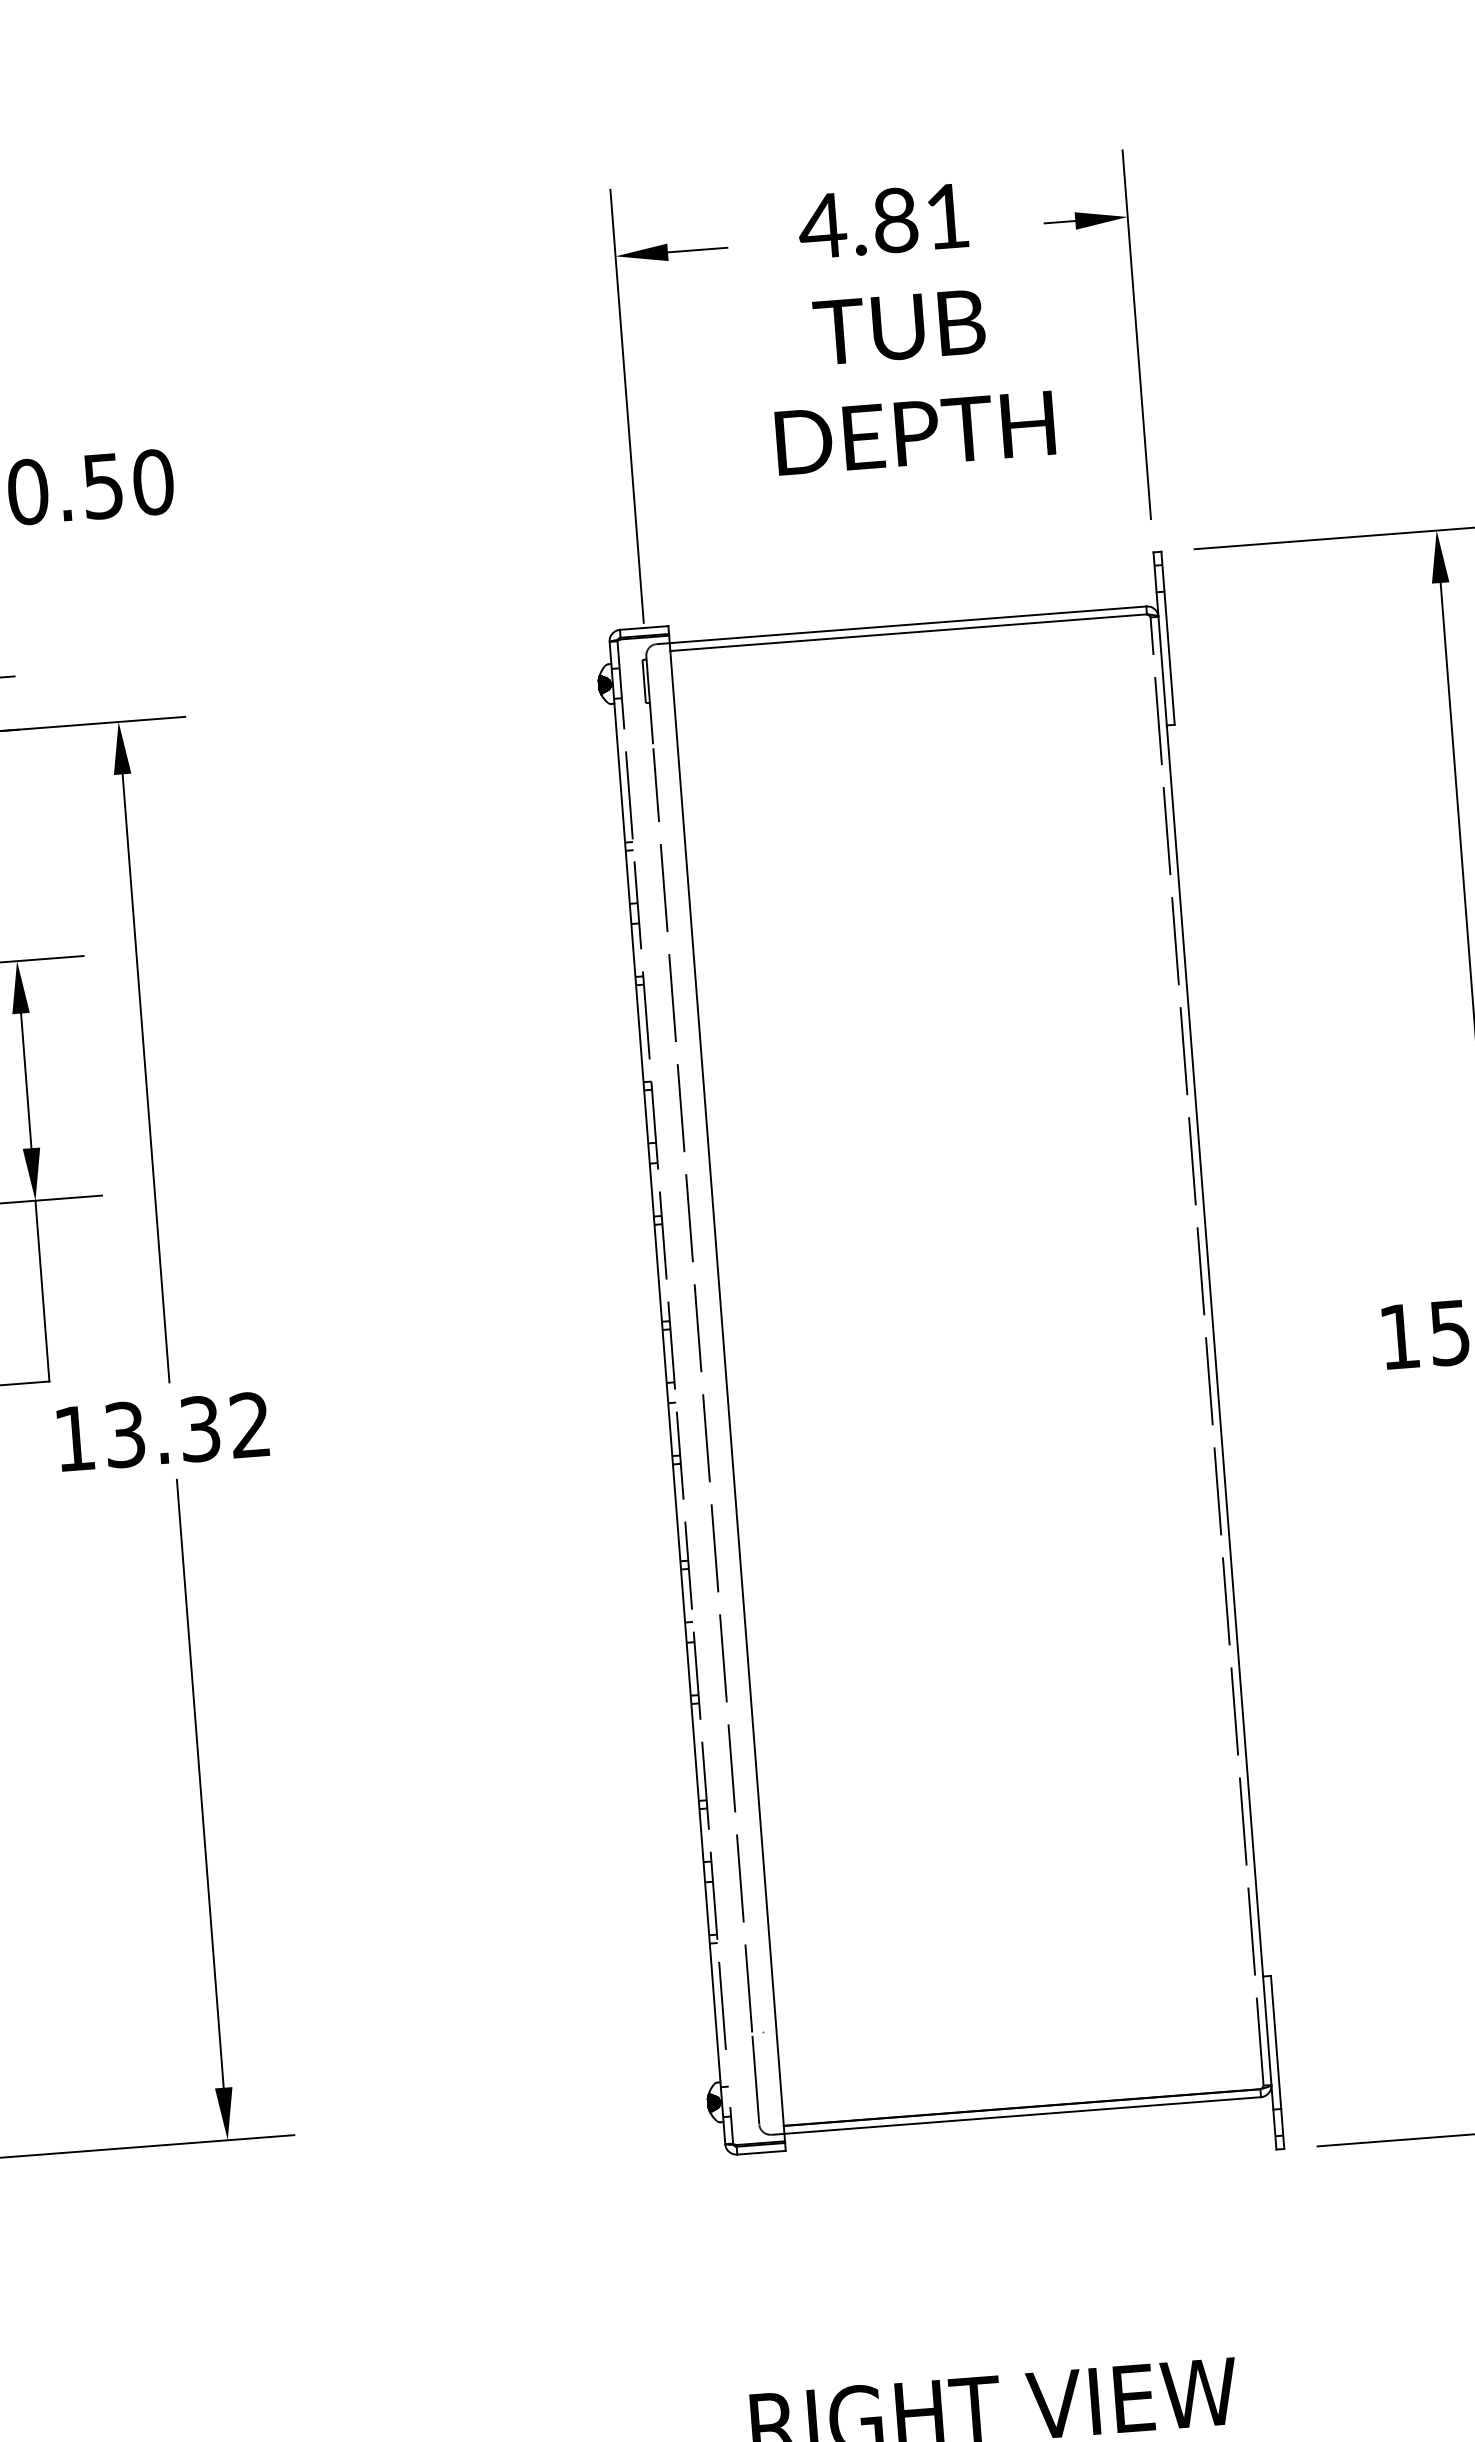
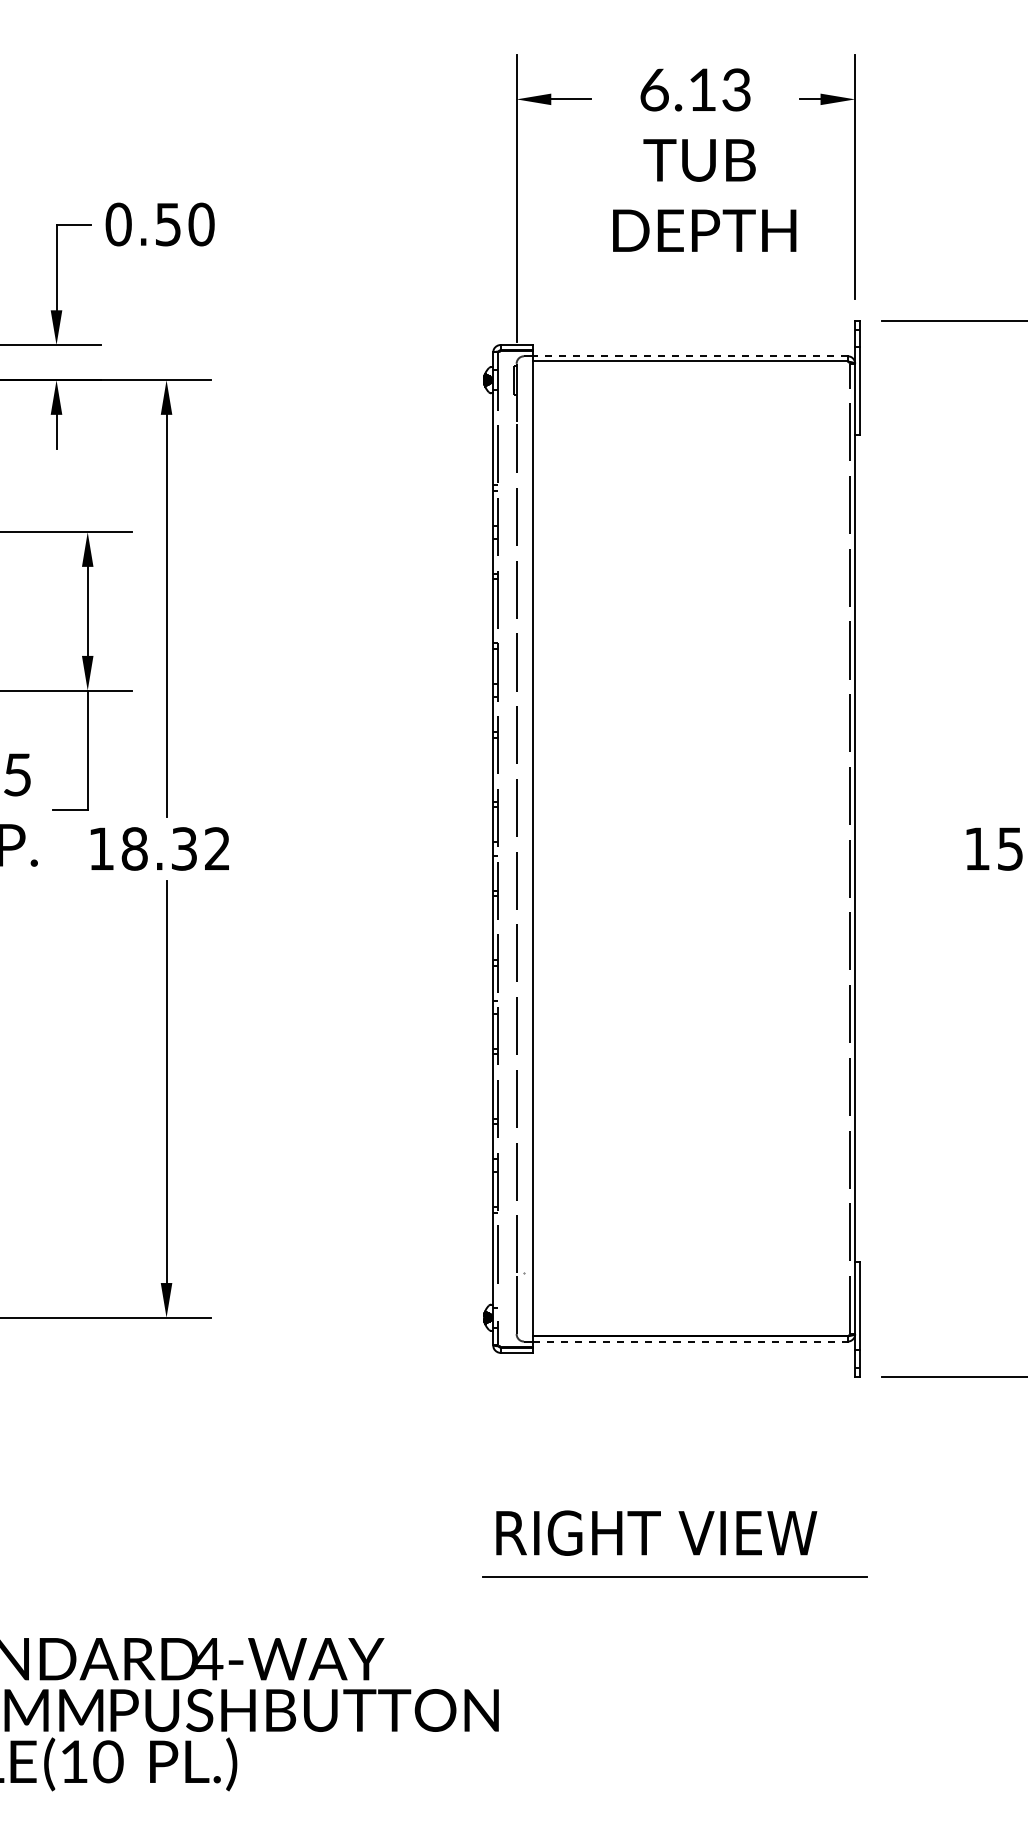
text: (883, 220) -> (694, 89), 4.81 -> 6.13
line: (908, 625) -> (690, 356), solid -> dashed
text: (124, 1434) -> (134, 848), 13.32 -> 18.32
line: (1023, 2115) -> (690, 1341), solid -> dashed

